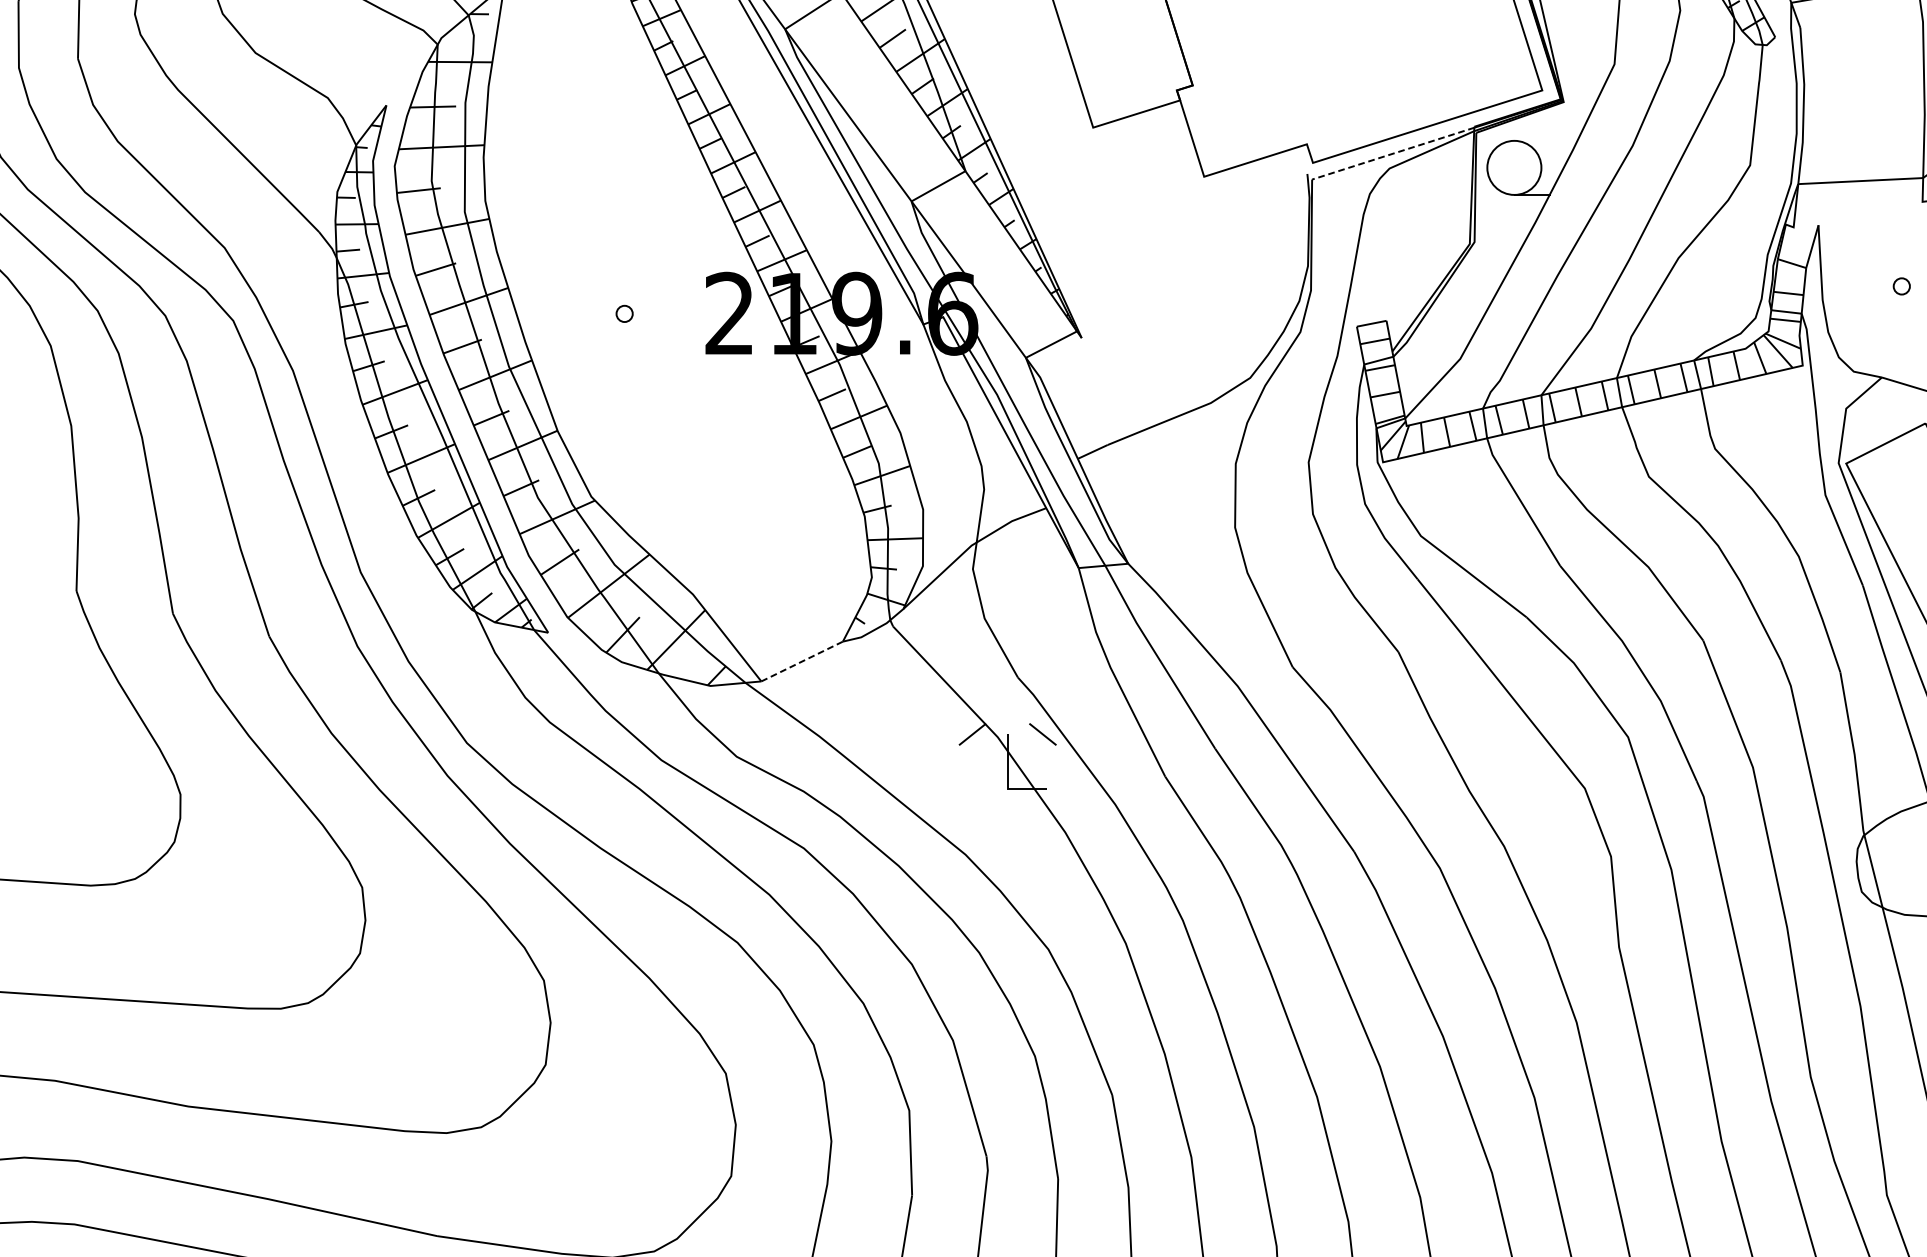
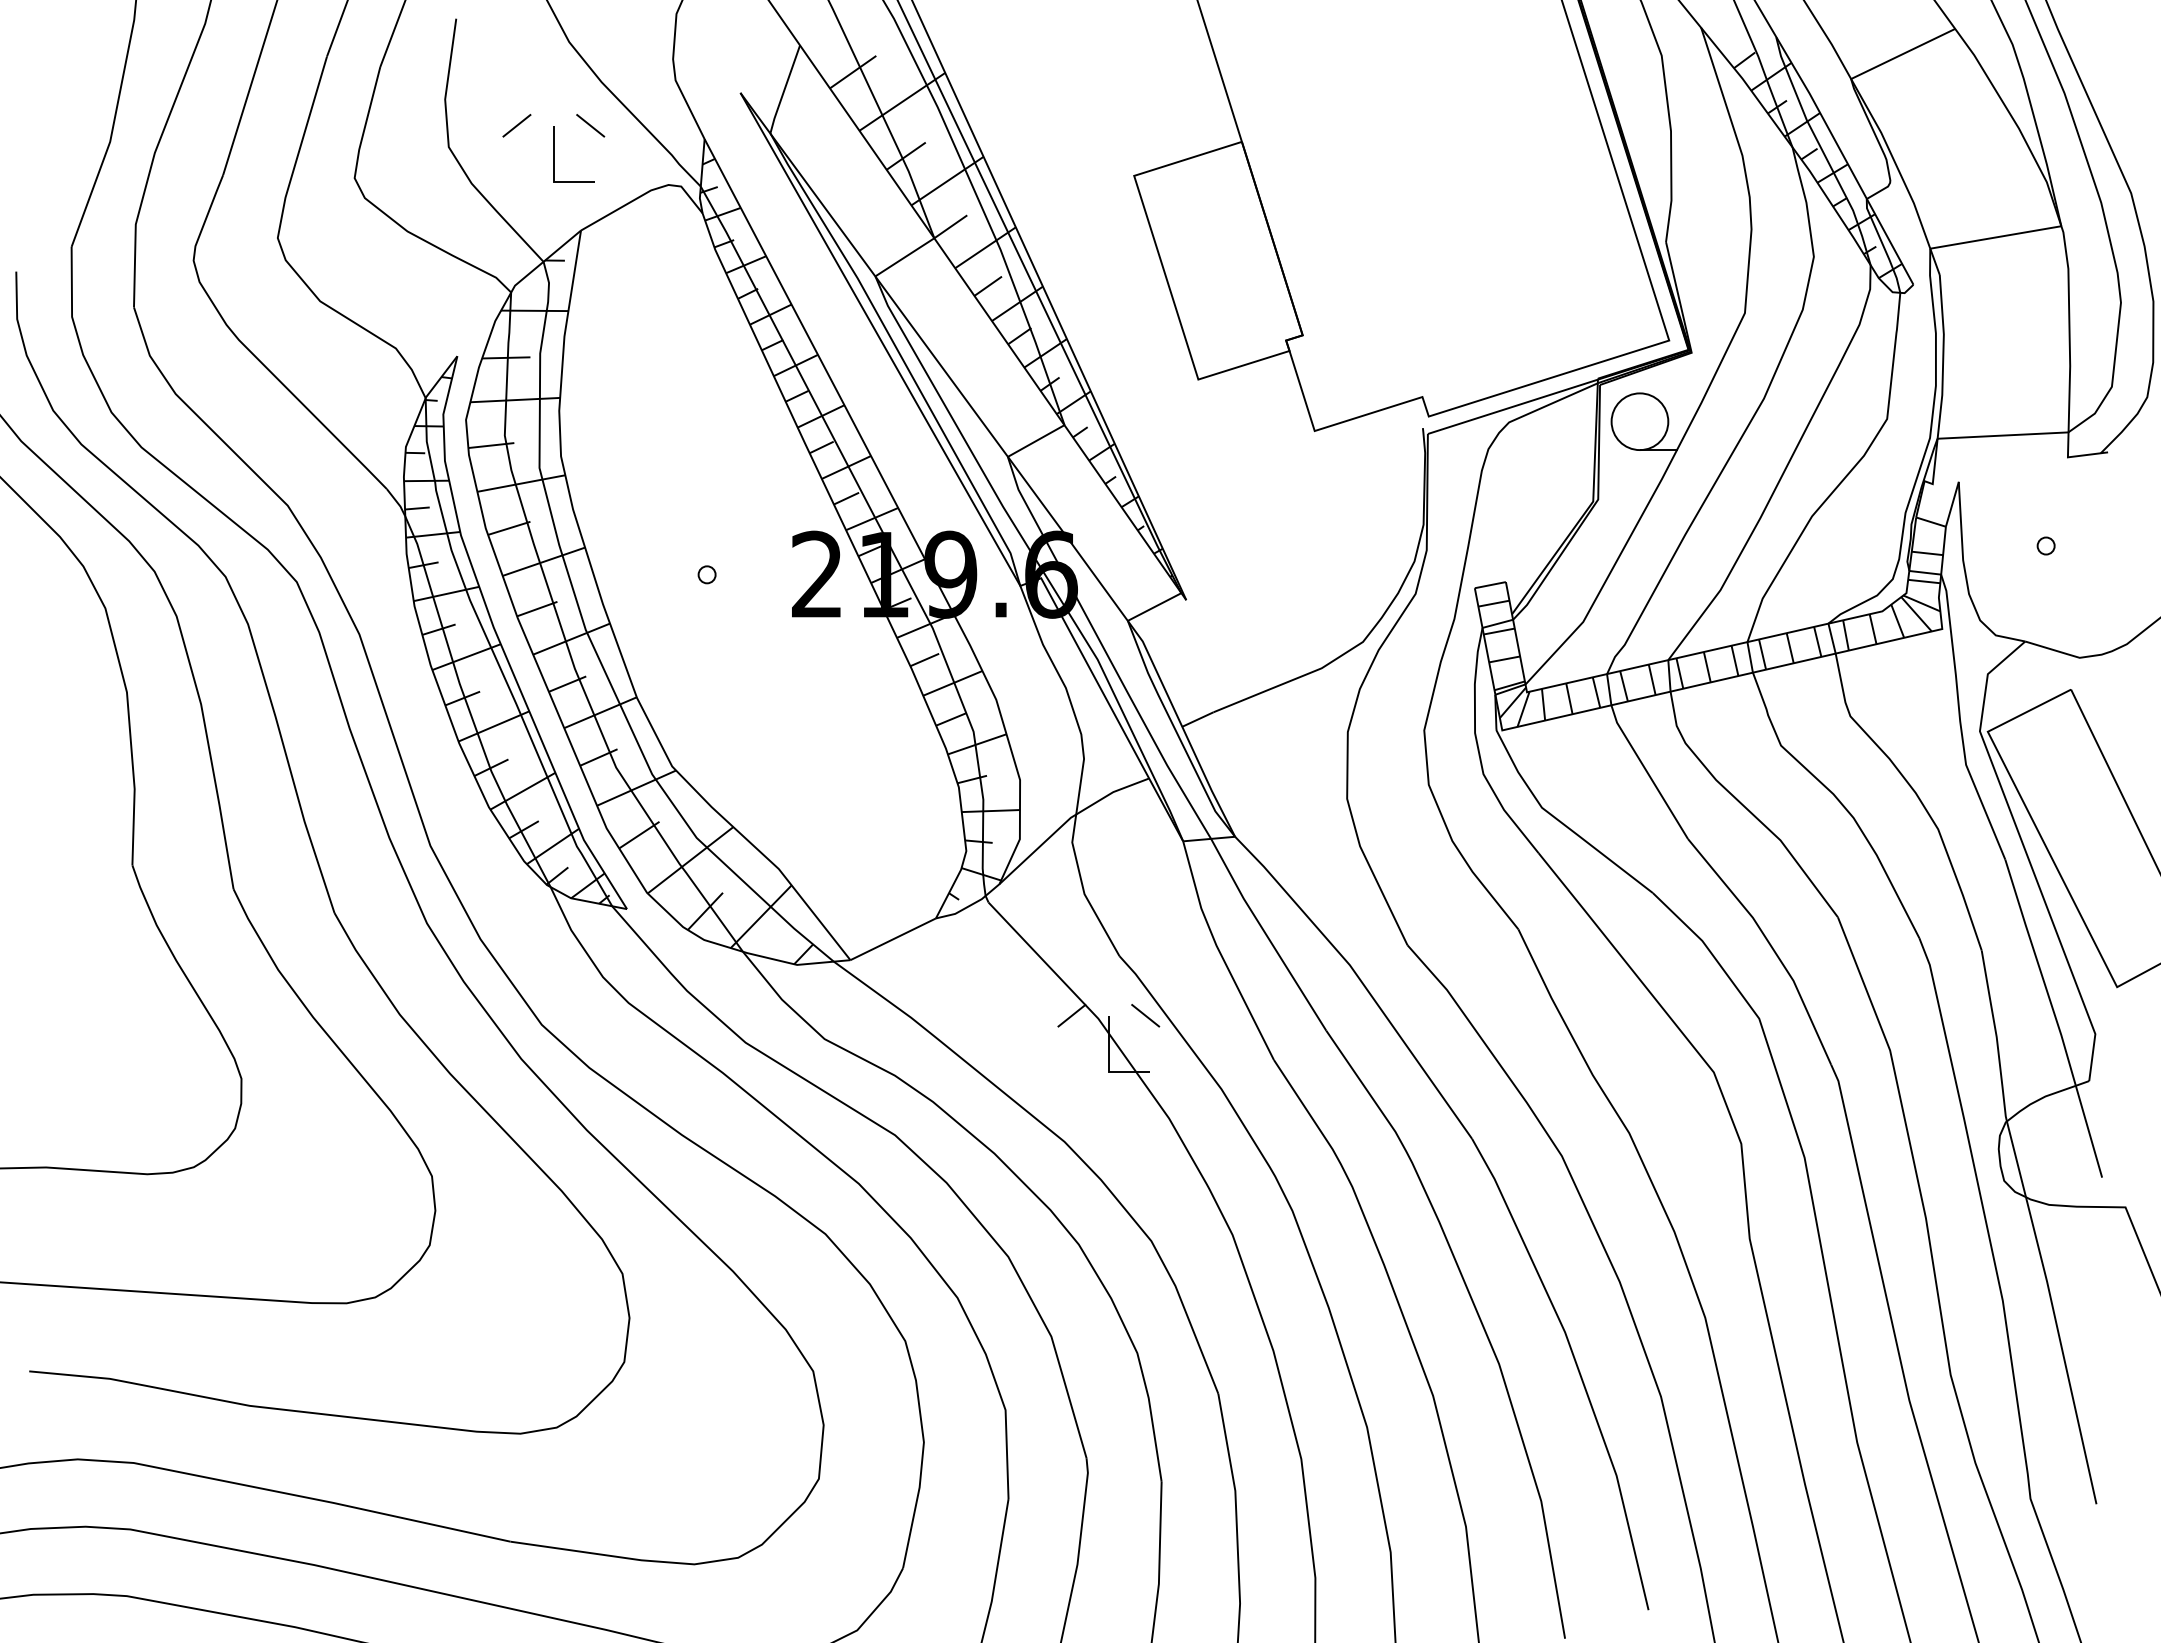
line: (1392, 153) -> (1512, 406), dashed -> solid
line: (802, 661) -> (893, 939), dashed -> solid

